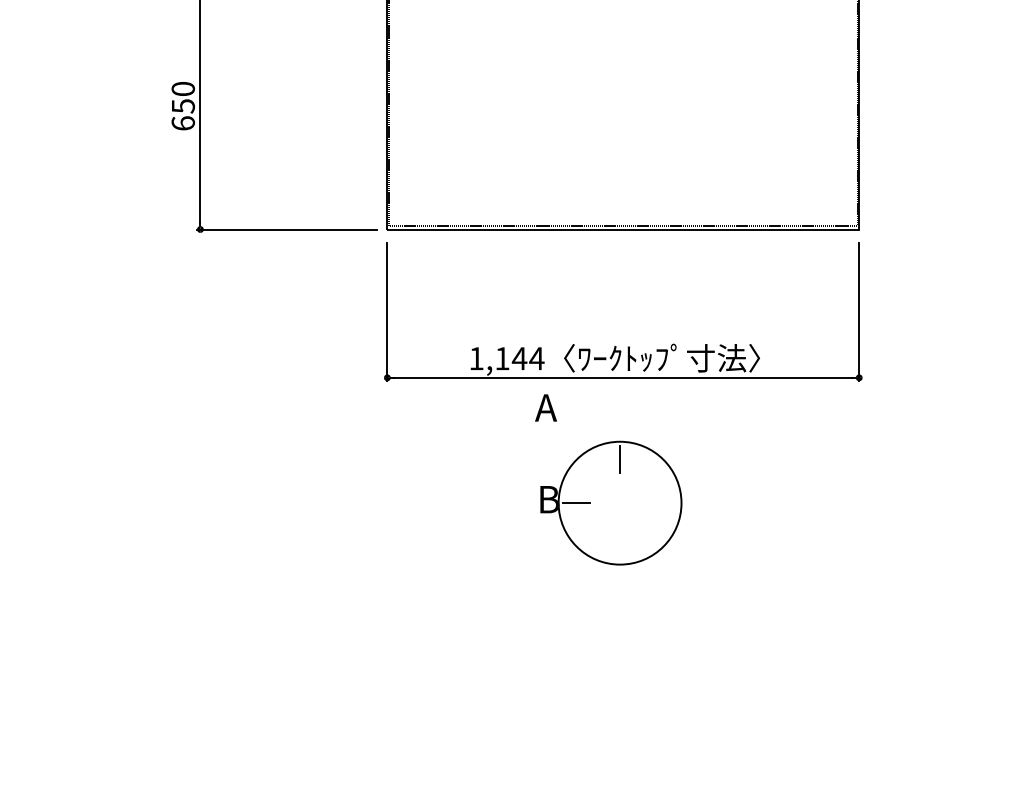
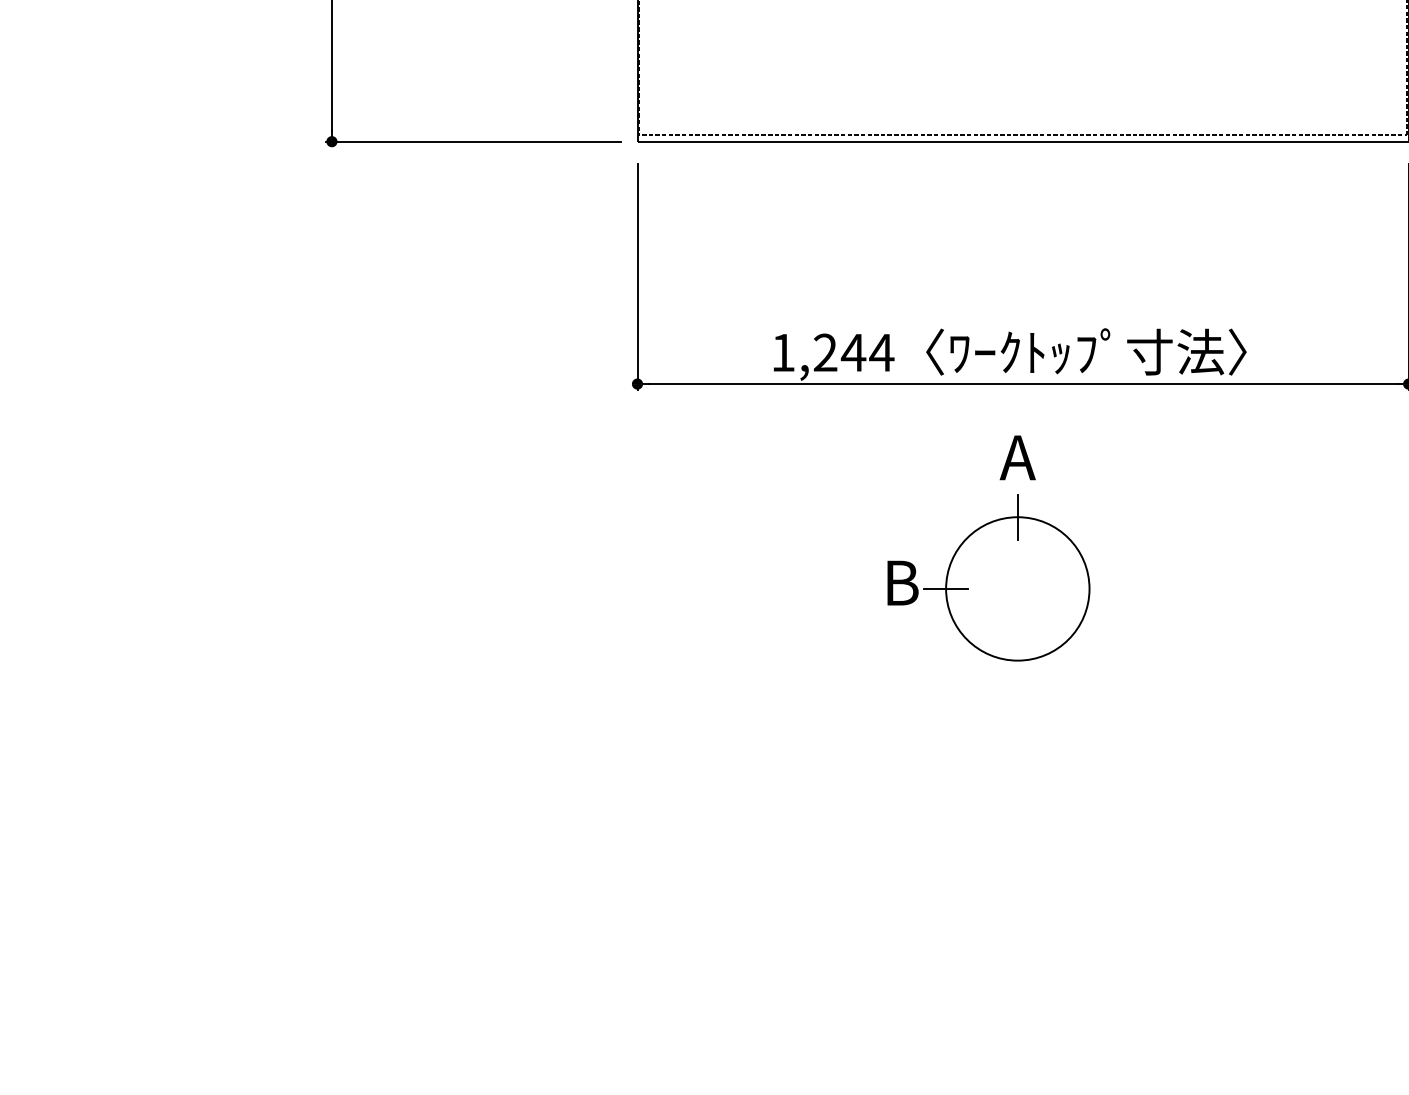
text: (502, 358) -> (825, 352), 1,144 -> 1,244
text: (545, 407) -> (1016, 457), moved
circle: (619, 503) -> (1016, 589), size x0.71

